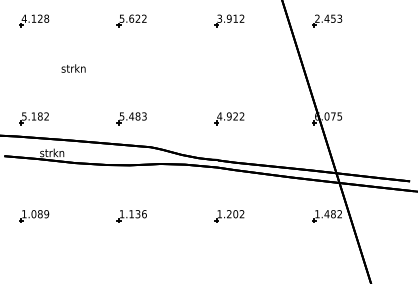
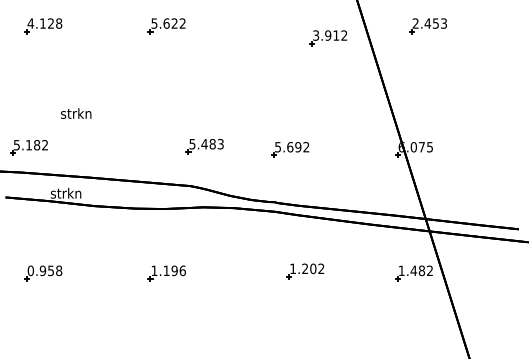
part: (229, 21) -> (328, 38), moved
part: (326, 21) -> (427, 26), moved
text: (73, 68) -> (76, 113), moved
text: (227, 116) -> (287, 147), 4.922 -> 5.692
part: (33, 118) -> (28, 147), moved
part: (131, 118) -> (204, 146), moved
text: (35, 213) -> (44, 270), 1.089 -> 0.958
text: (137, 213) -> (174, 270), 1.136 -> 1.196
part: (229, 216) -> (305, 271), moved

